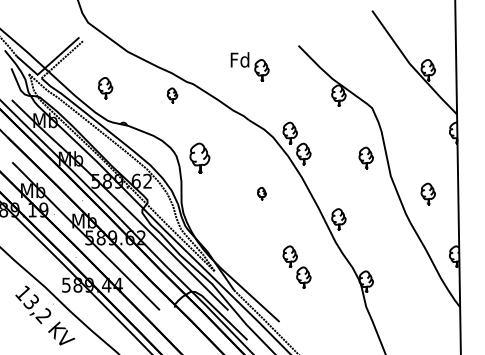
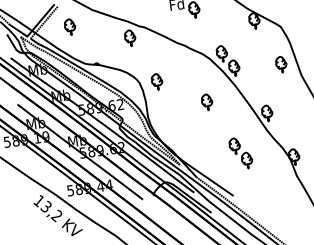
part: (105, 88) -> (70, 27), moved
part: (172, 95) -> (130, 37), size x1.43
part: (199, 157) -> (156, 81), size x0.71
part: (261, 193) -> (206, 101), size x1.67

